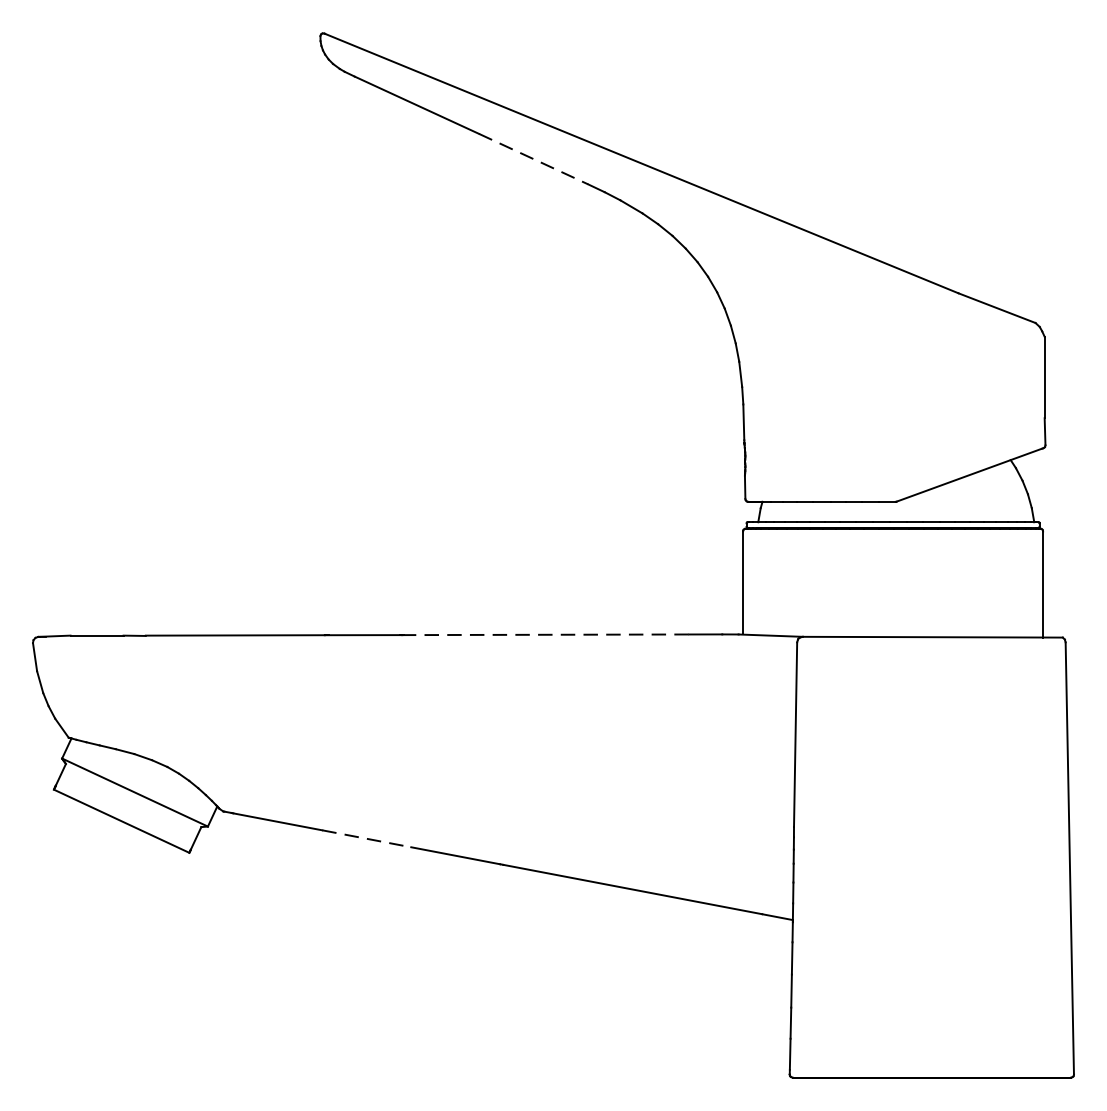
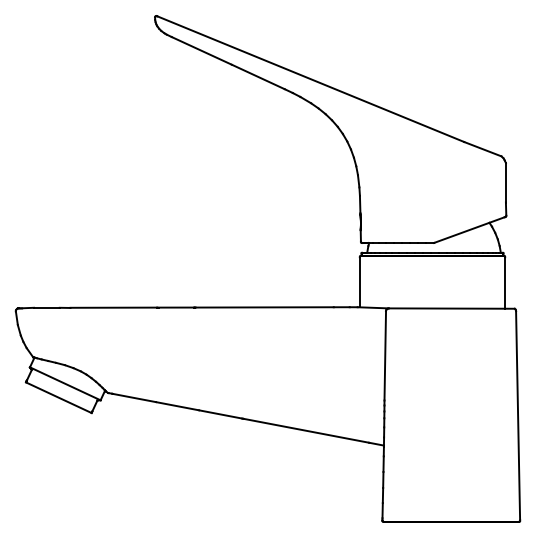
line: (533, 160) -> (258, 77), dashed -> solid
line: (546, 634) -> (264, 307), dashed -> solid
line: (366, 839) -> (177, 406), dashed -> solid

